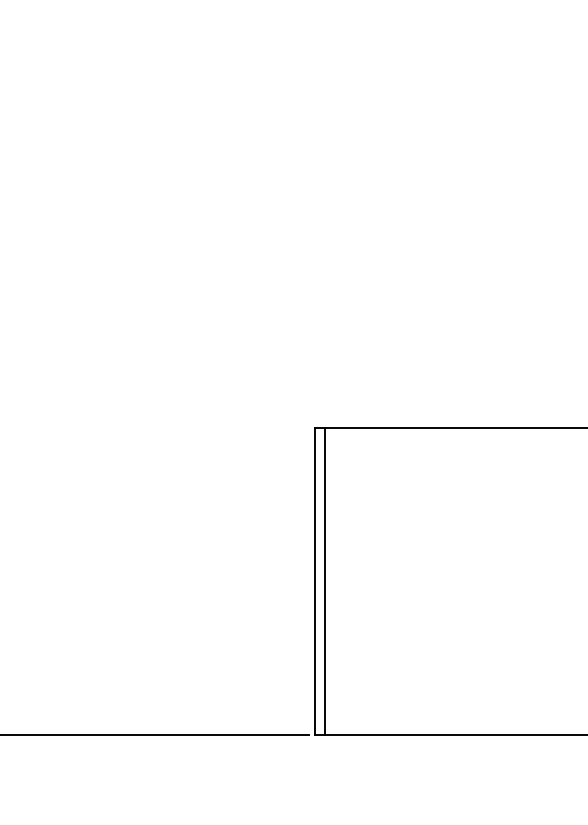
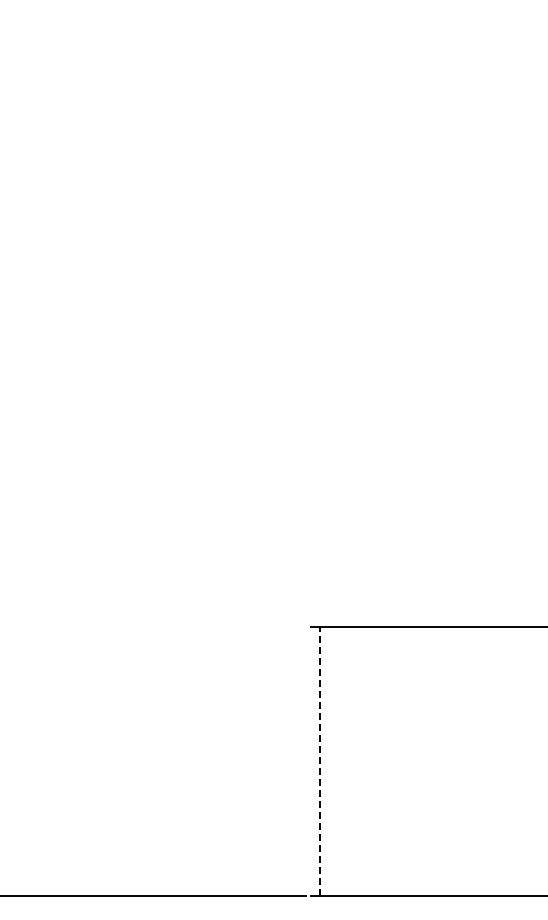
line: (314, 581) -> (311, 761), removed
line: (325, 581) -> (320, 761), solid -> dashed

